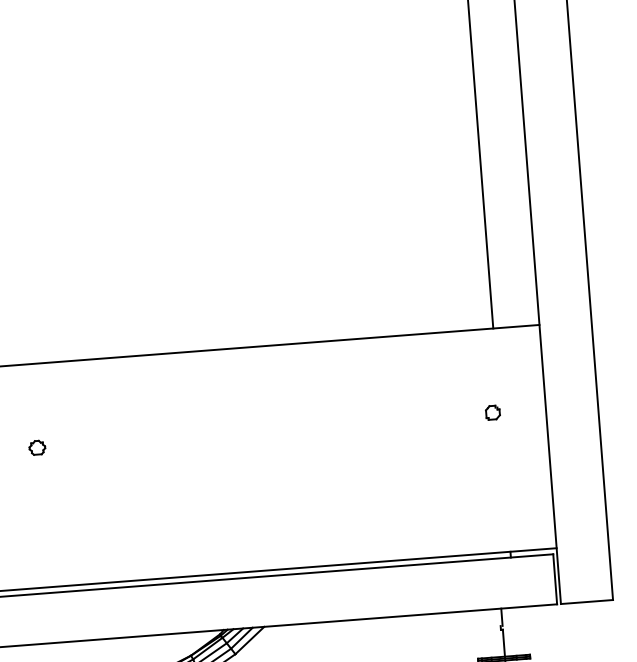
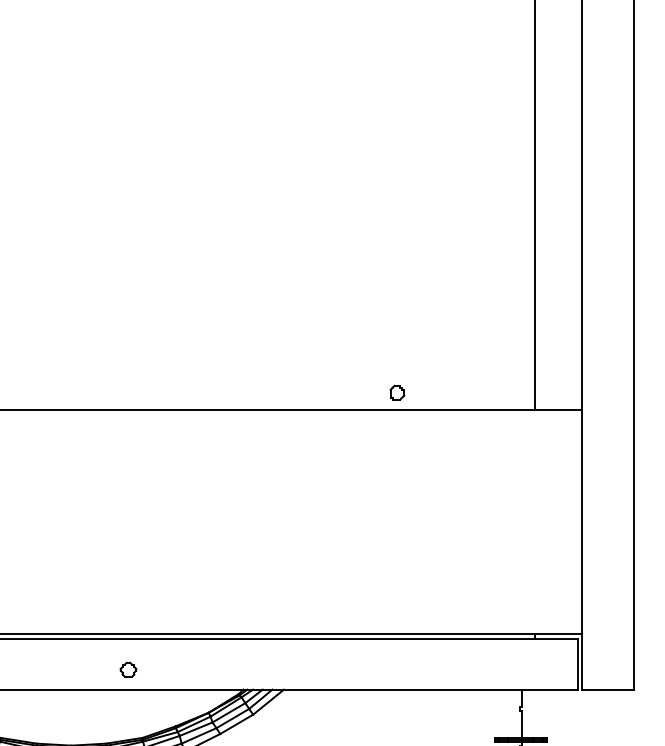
part: (493, 412) -> (397, 392), moved
part: (37, 447) -> (128, 669), moved

